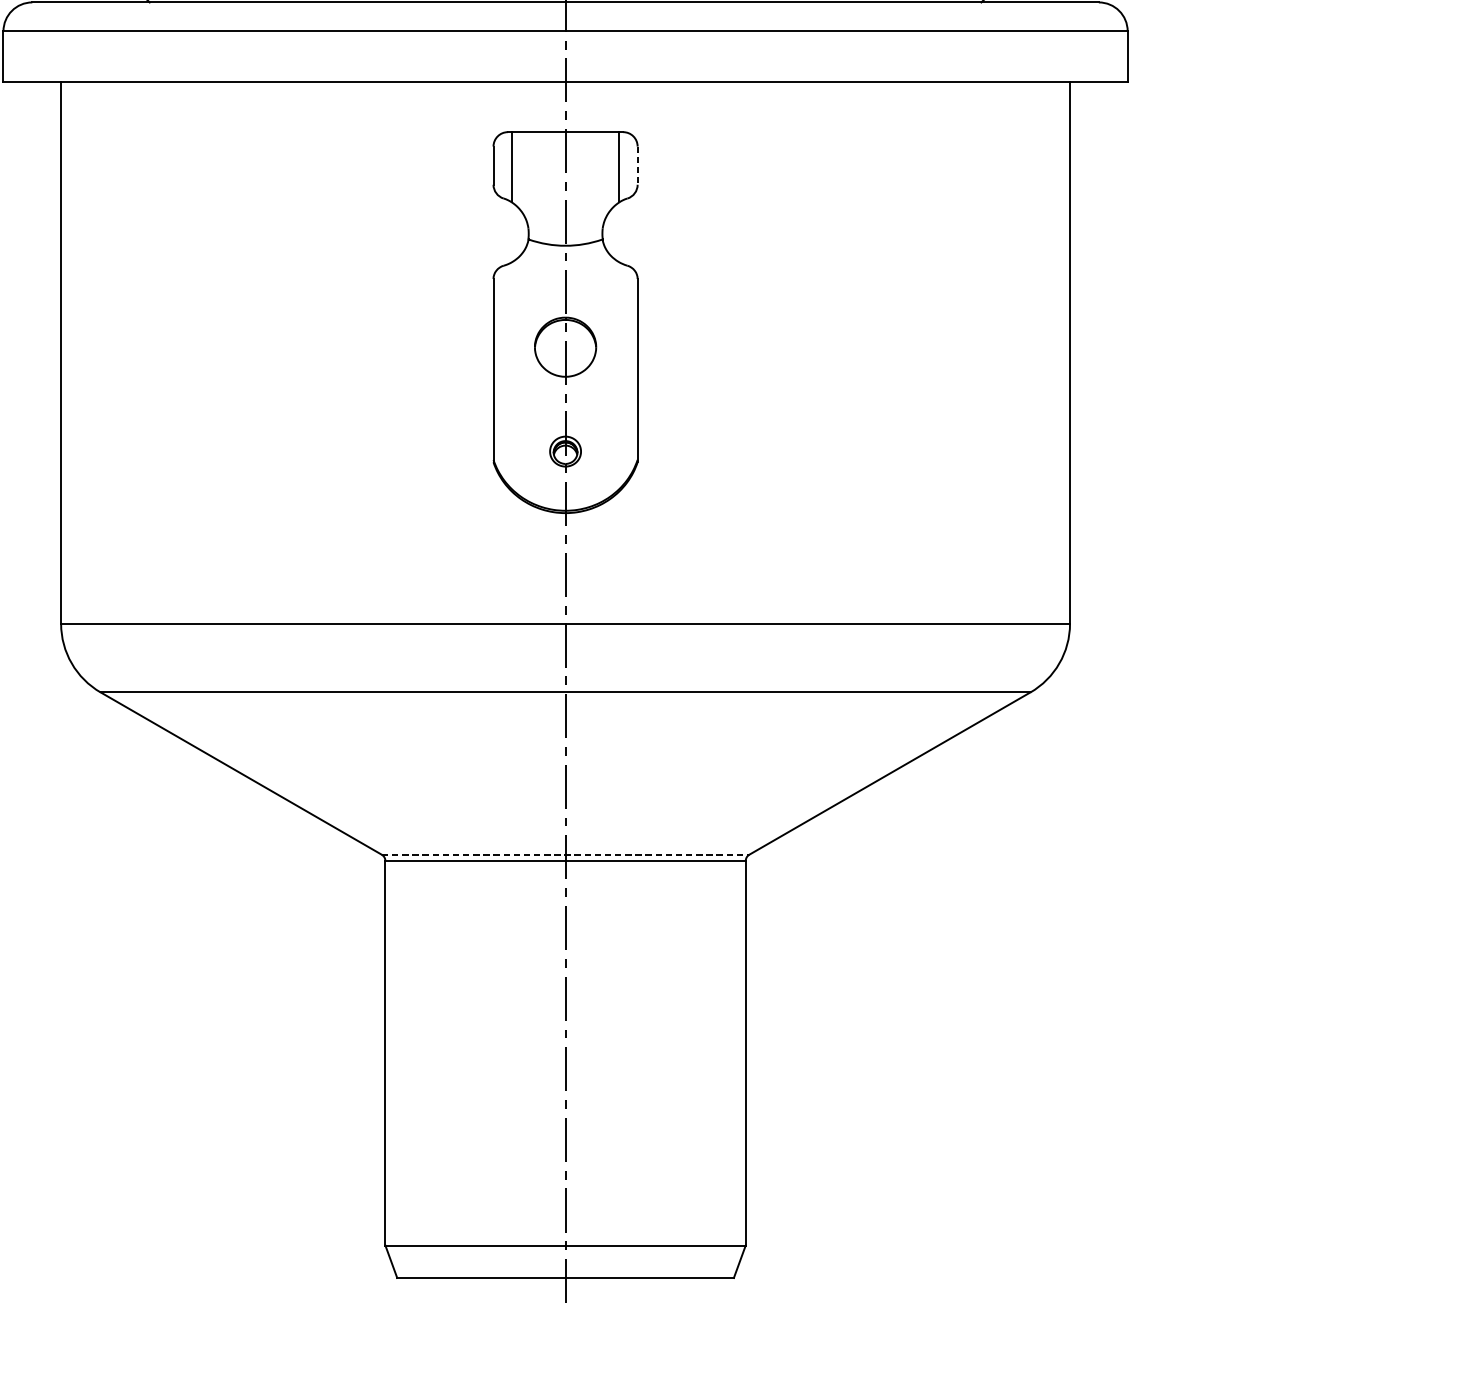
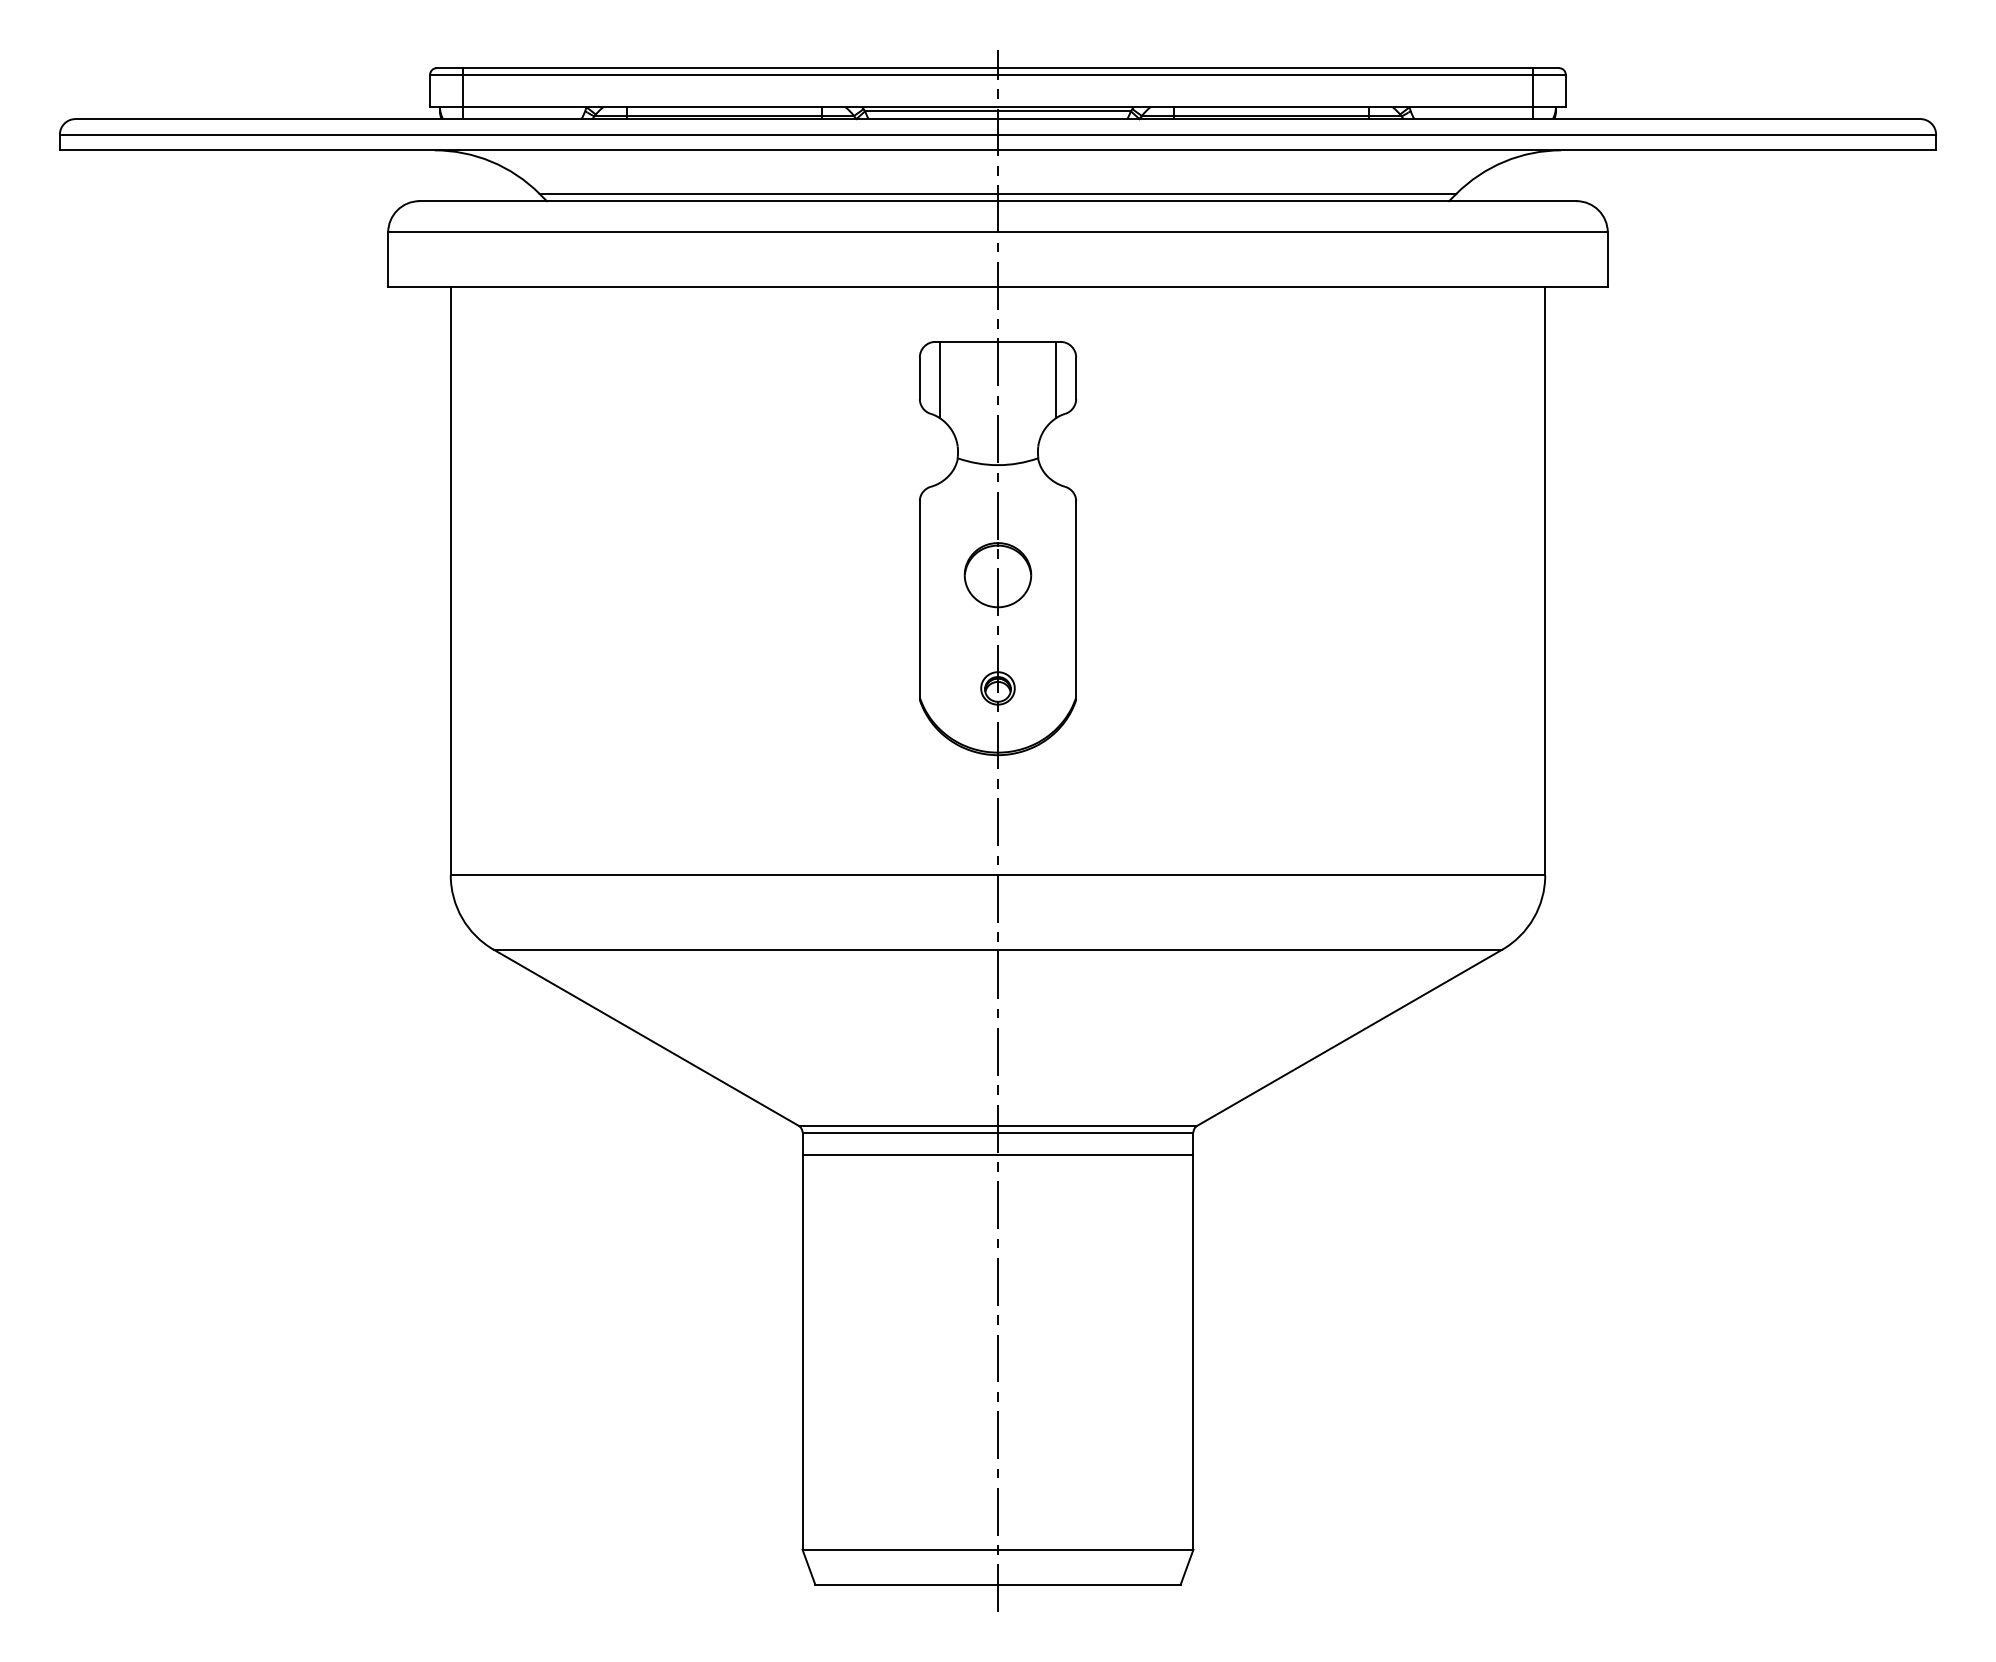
line: (637, 165) -> (1076, 378), dashed -> solid
line: (566, 854) -> (998, 1125), dashed -> solid
line: (565, 881) -> (997, 1154), added

